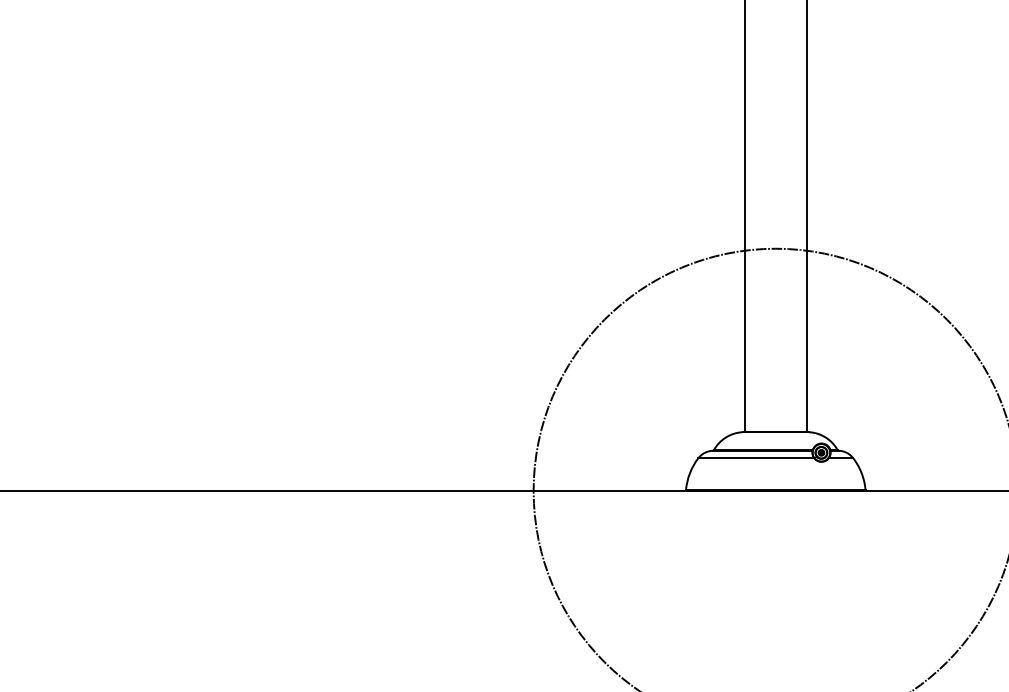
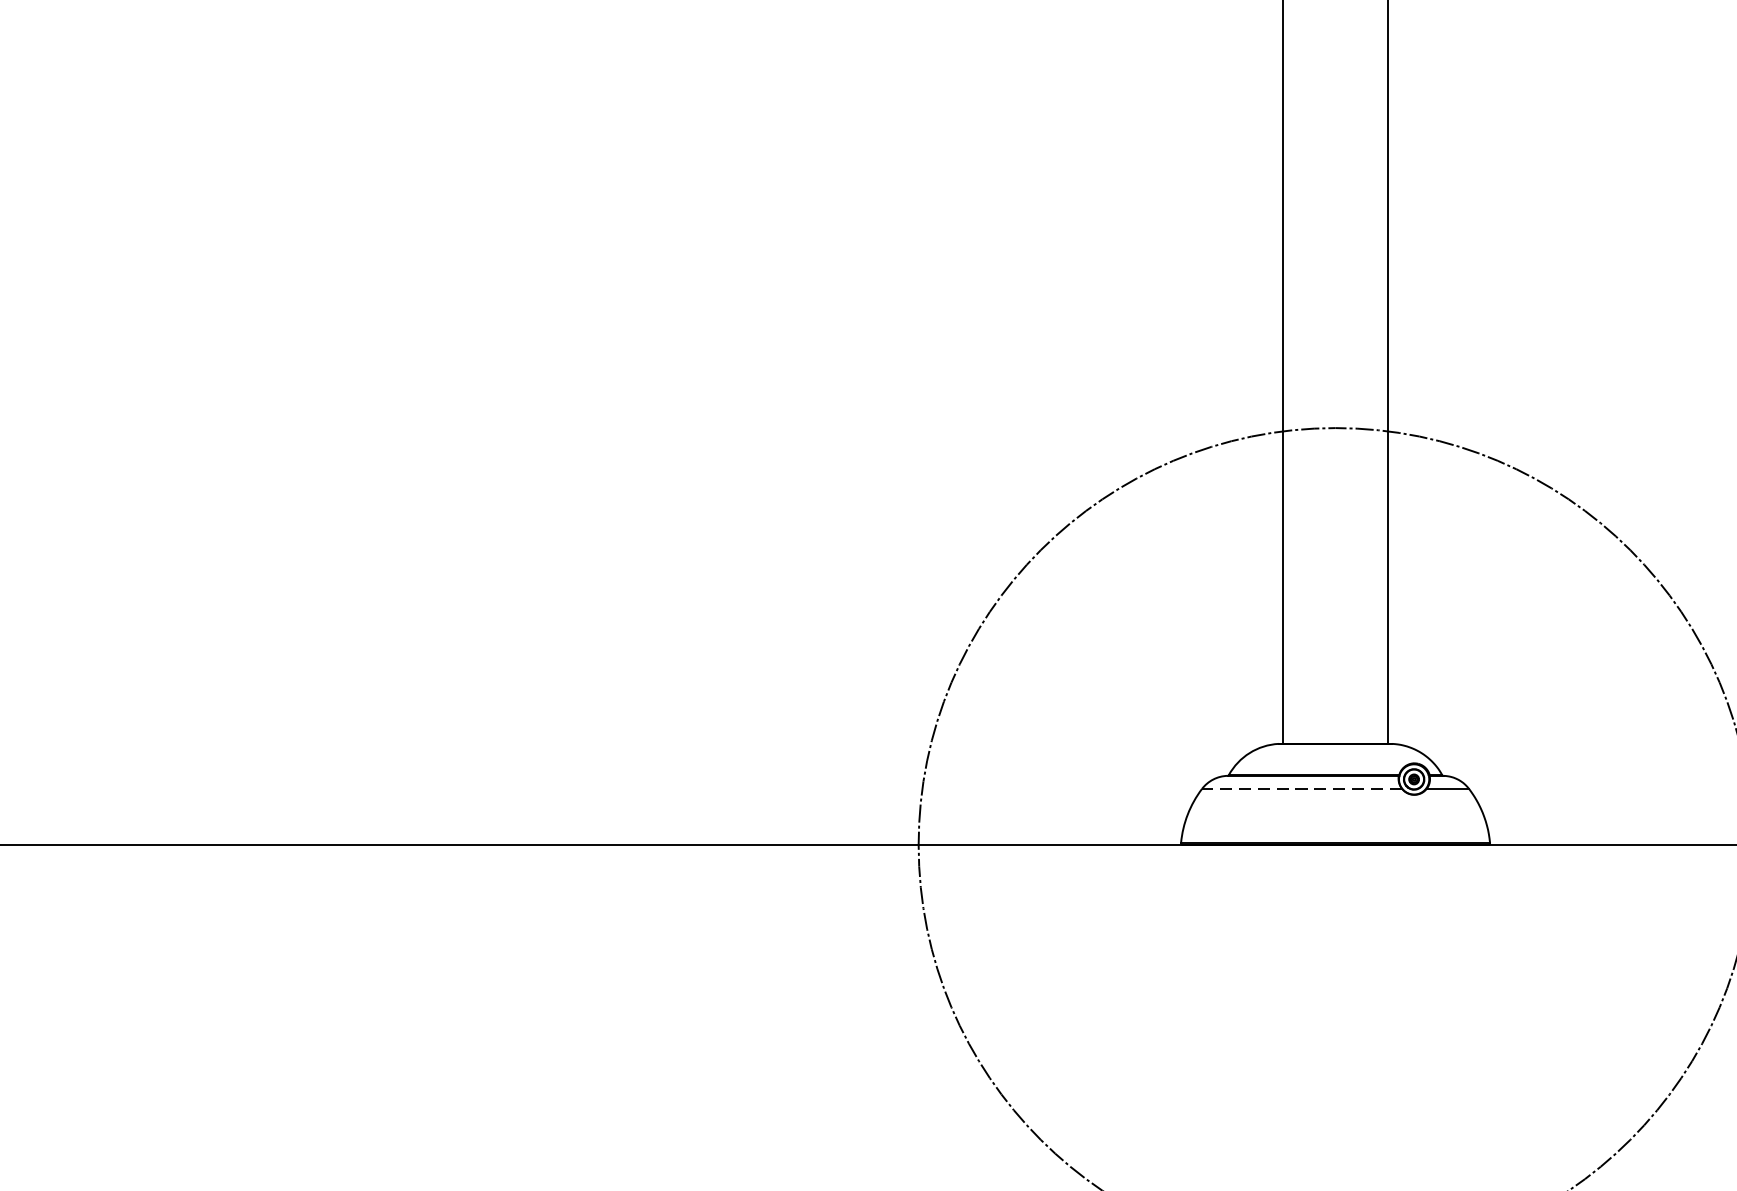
line: (755, 458) -> (1300, 789), solid -> dashed

